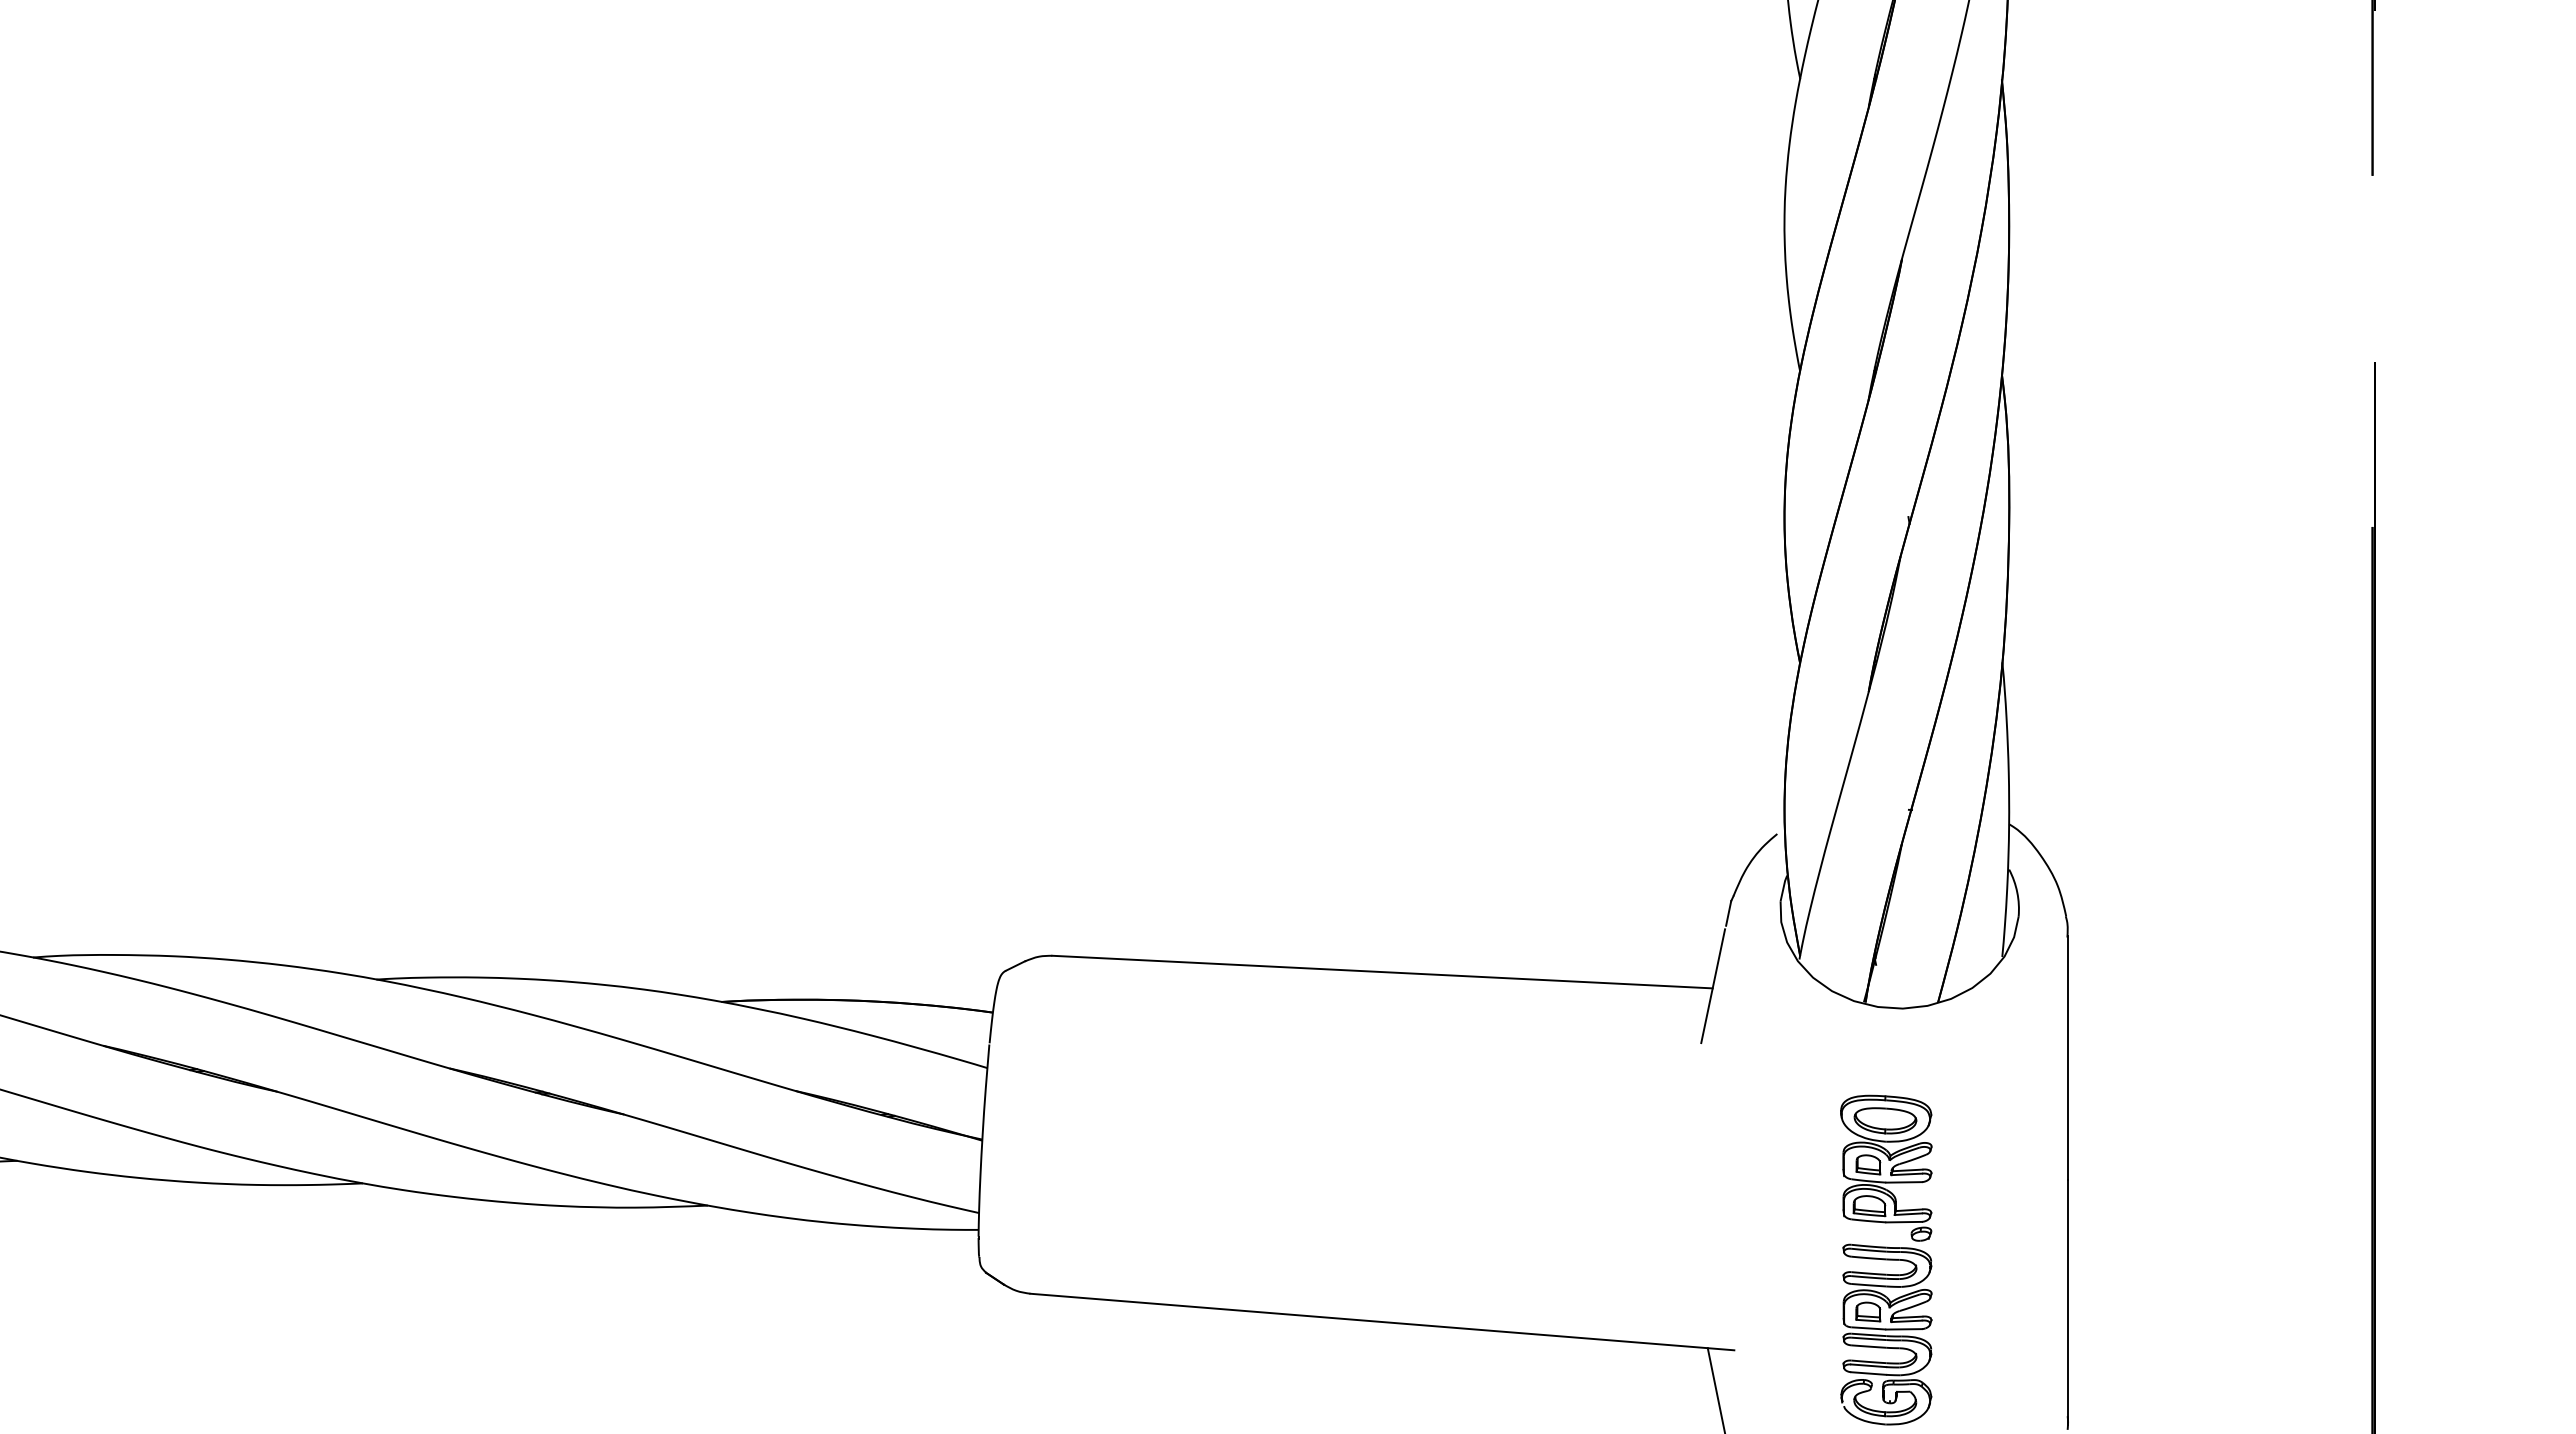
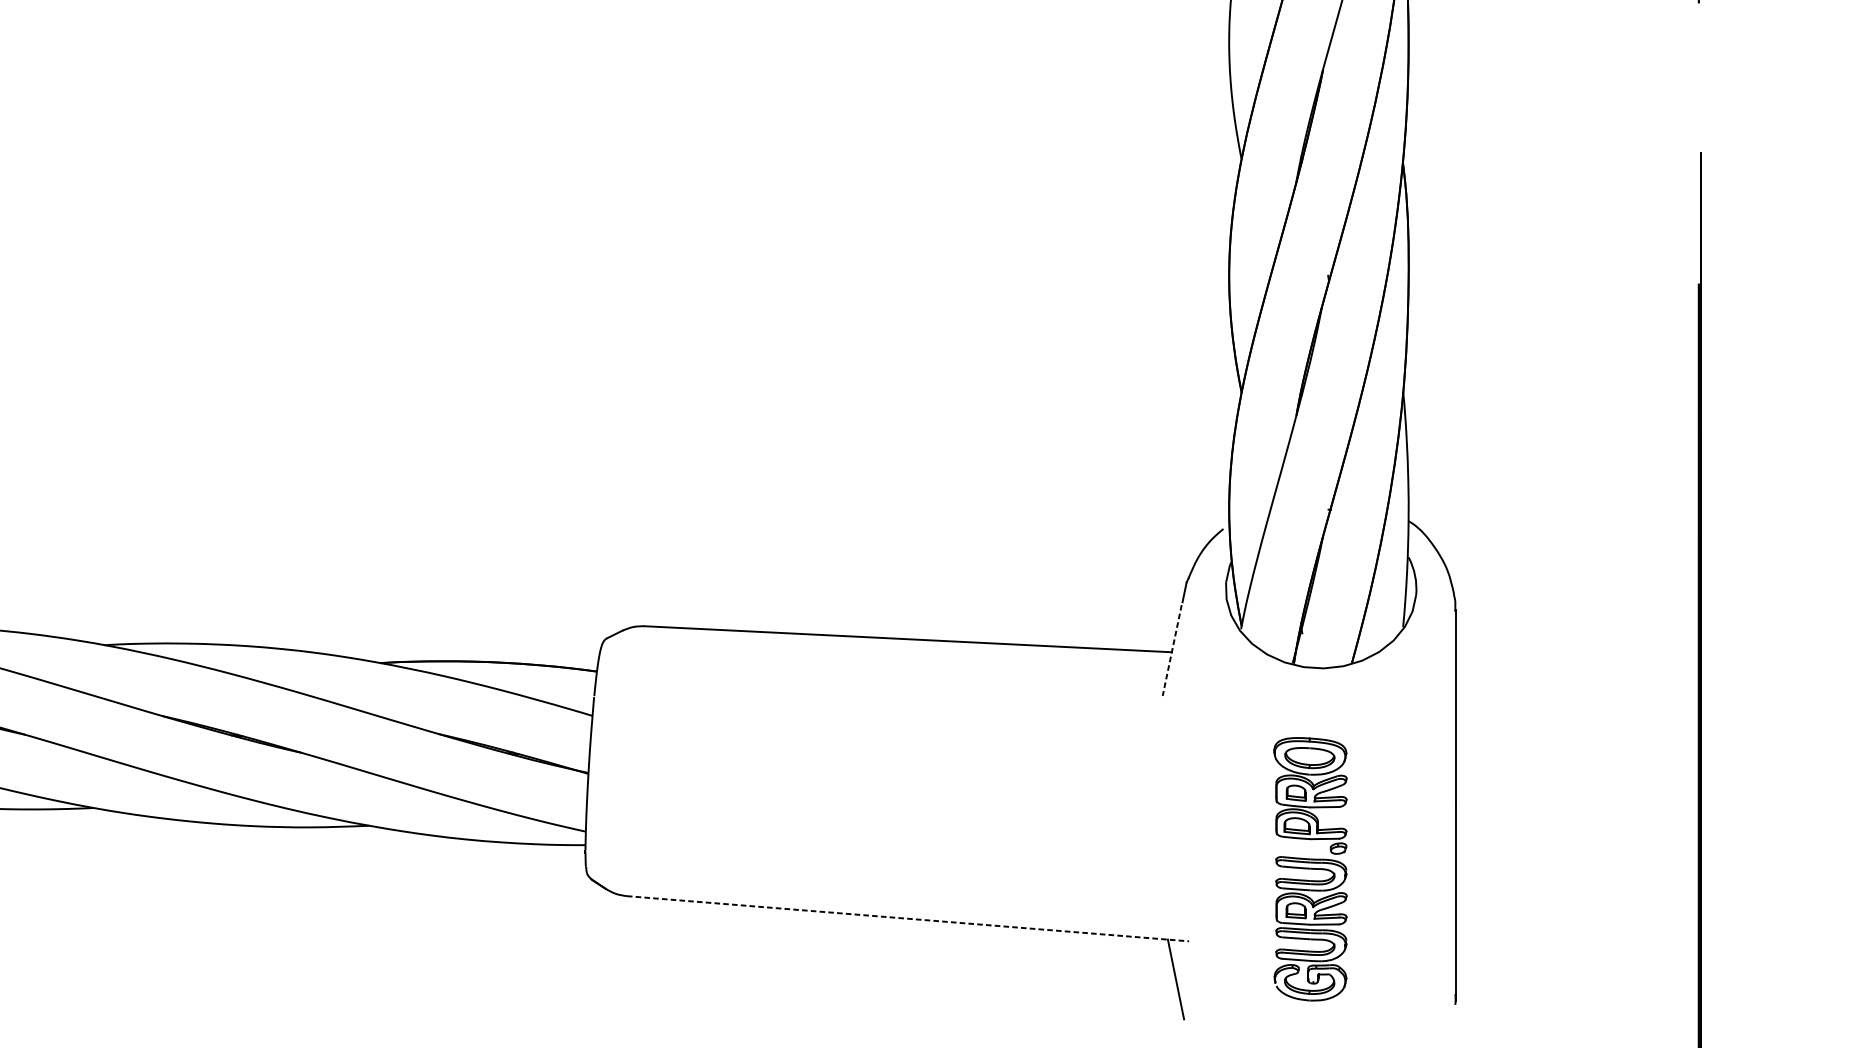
line: (1713, 986) -> (1172, 650), solid -> dashed
line: (1382, 1322) -> (908, 919), solid -> dashed

